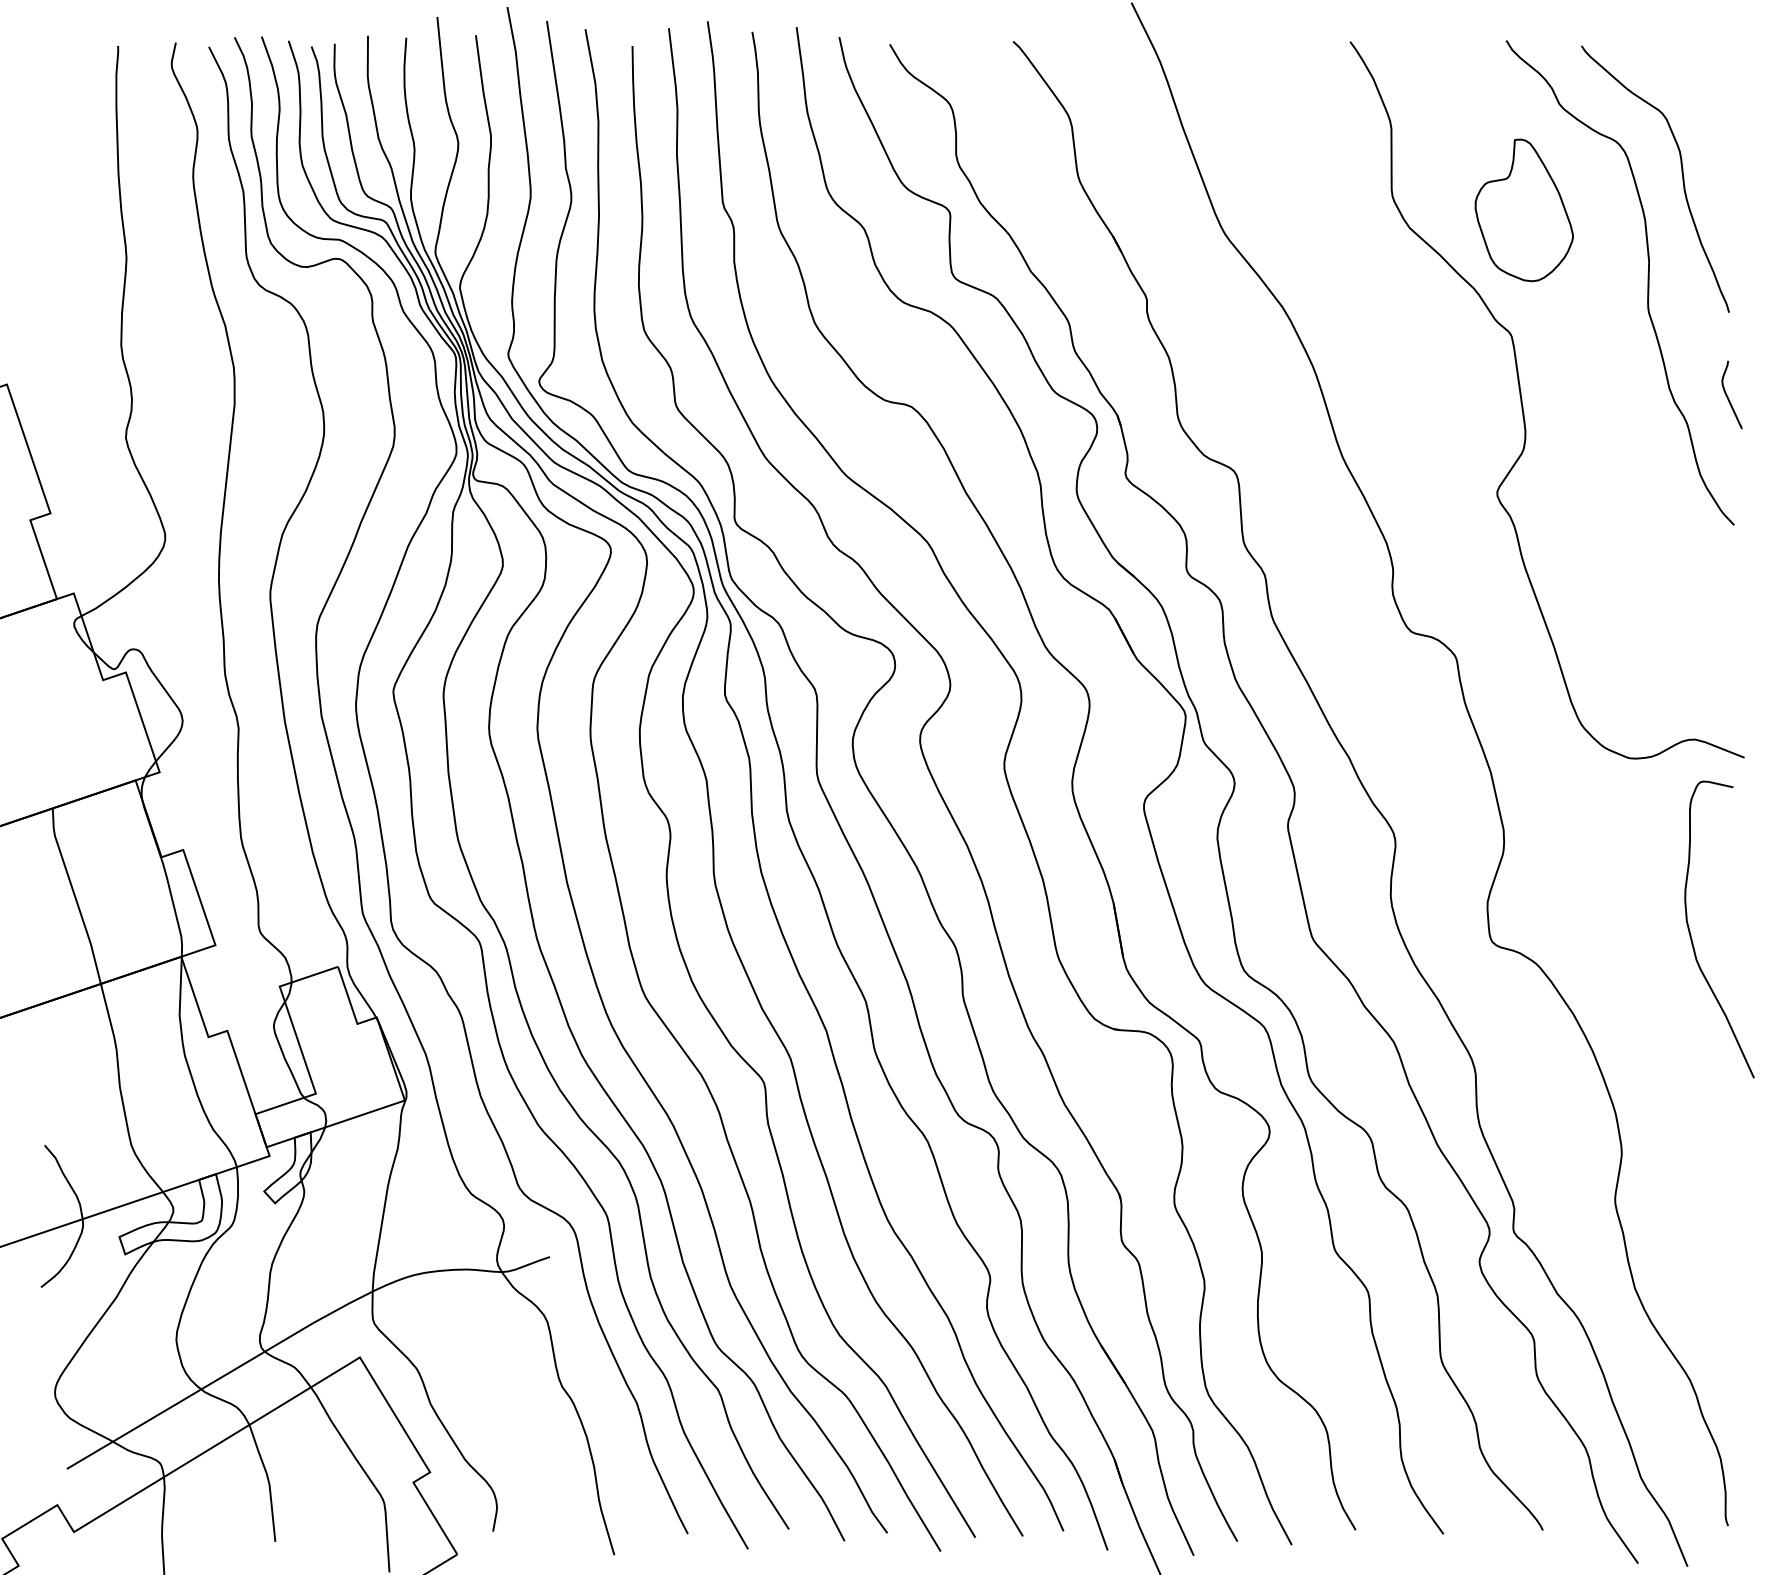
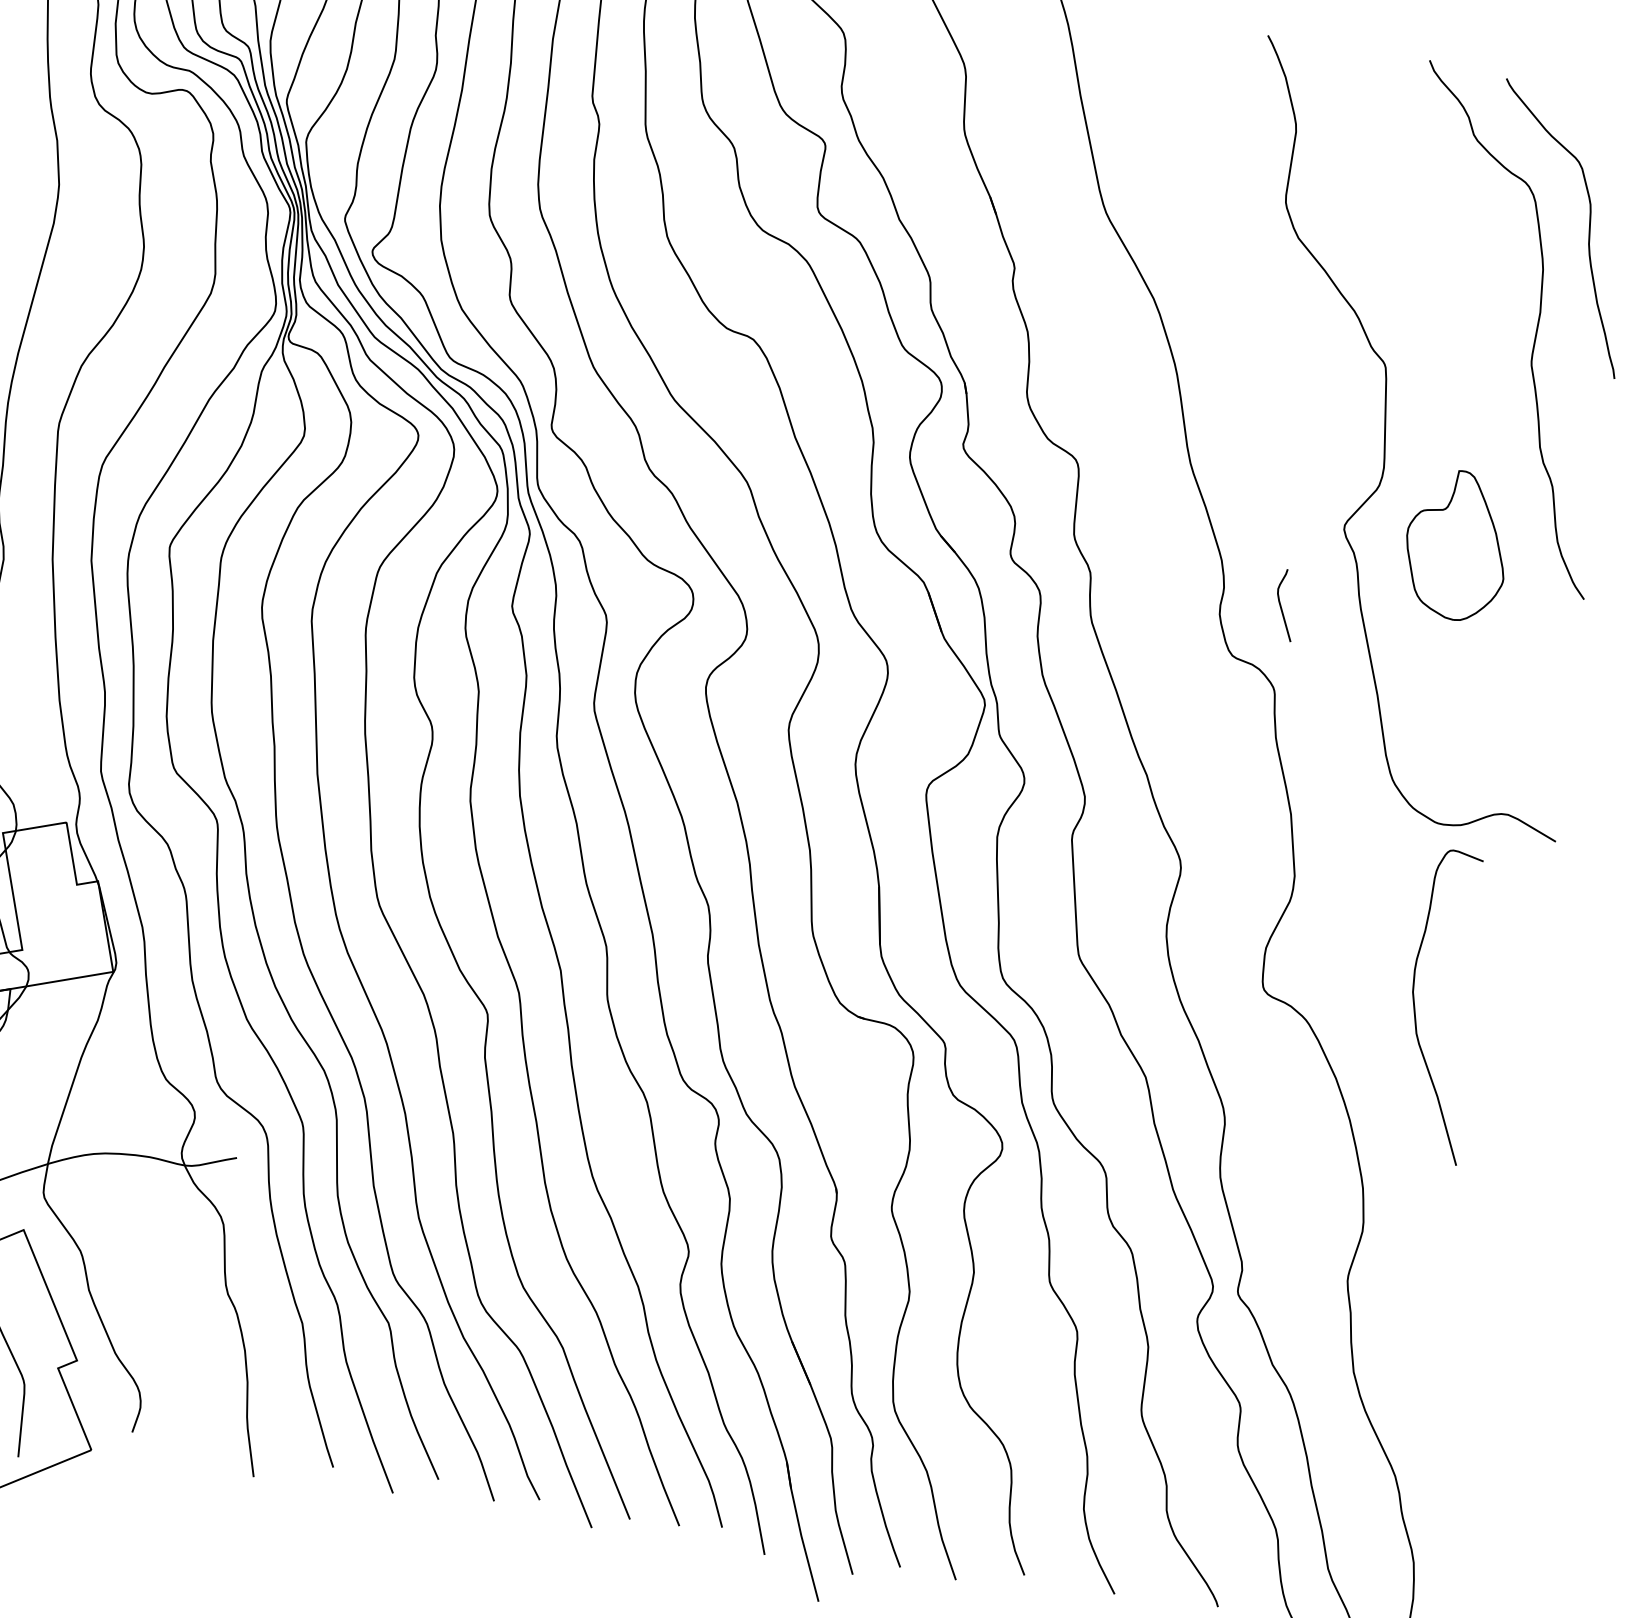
part: (1523, 210) -> (1456, 545), moved
curve: (1728, 396) -> (1282, 606), moved
curve: (1691, 934) -> (1415, 1006), moved

